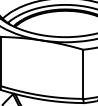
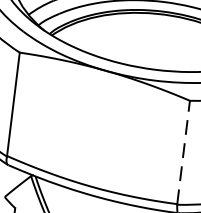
line: (83, 74) -> (183, 152), solid -> dashed

